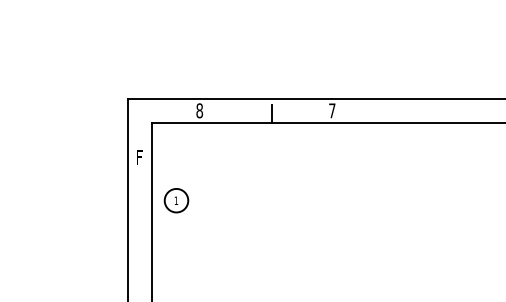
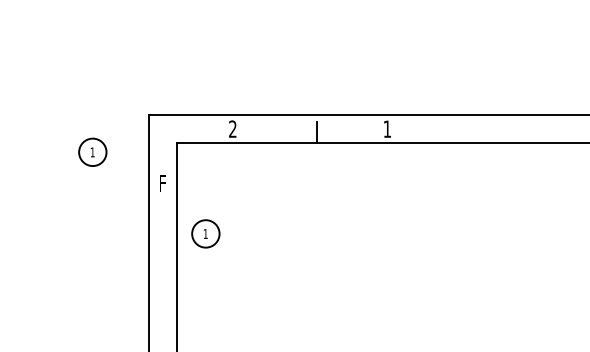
text: (199, 110) -> (232, 128), 8 -> 2
text: (332, 110) -> (387, 128), 7 -> 1
part: (79, 130) -> (92, 152), added

